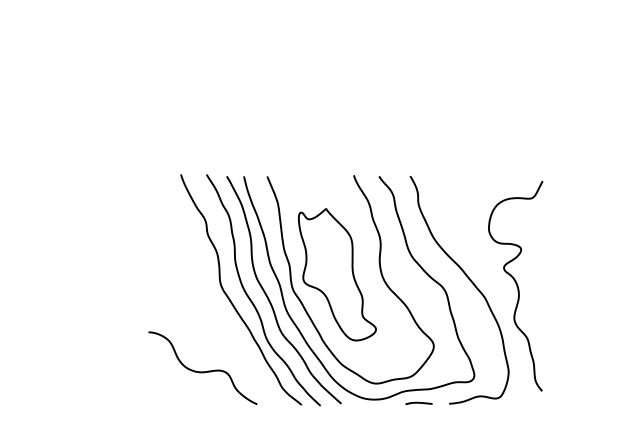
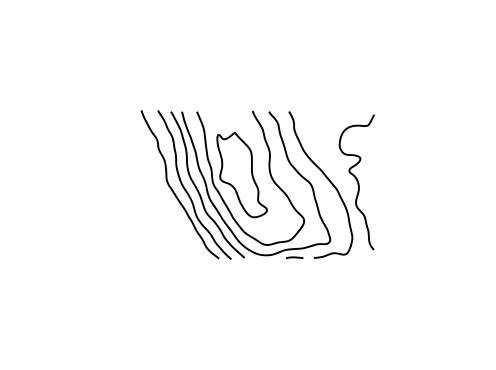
curve: (202, 370) -> (155, 236), removed

